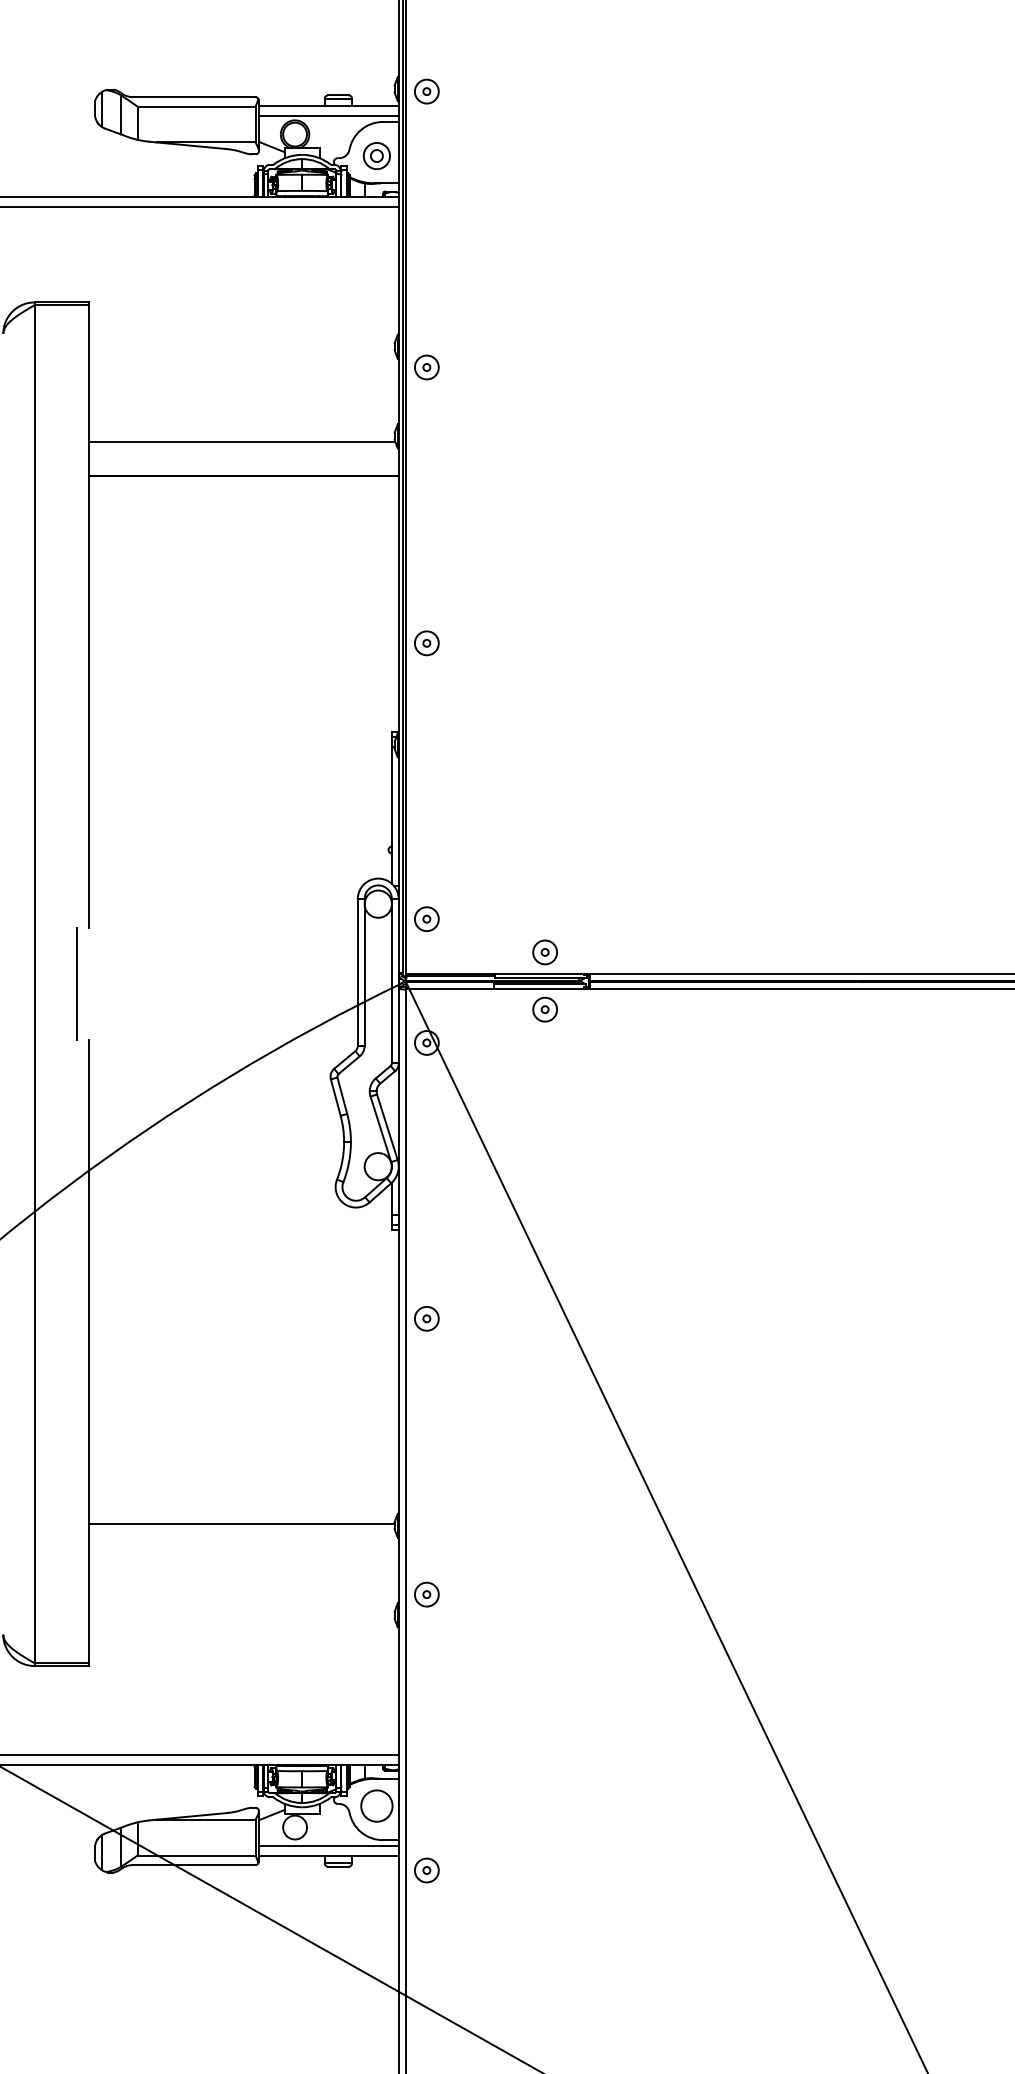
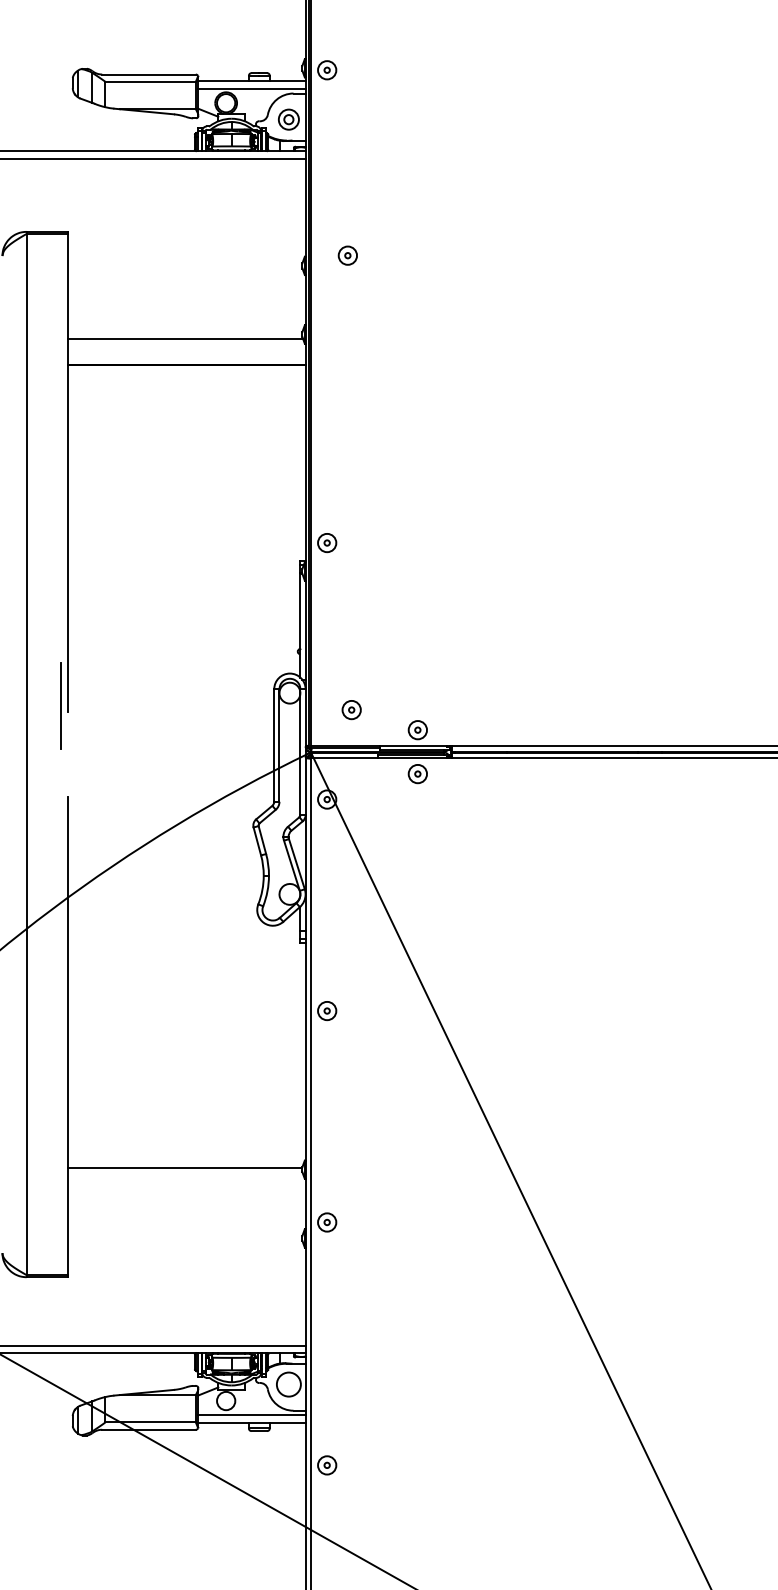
part: (426, 367) -> (347, 255), moved
part: (426, 643) -> (326, 543), moved
part: (426, 918) -> (351, 709), moved
line: (76, 983) -> (60, 705), moved
part: (426, 1870) -> (326, 1465), moved

